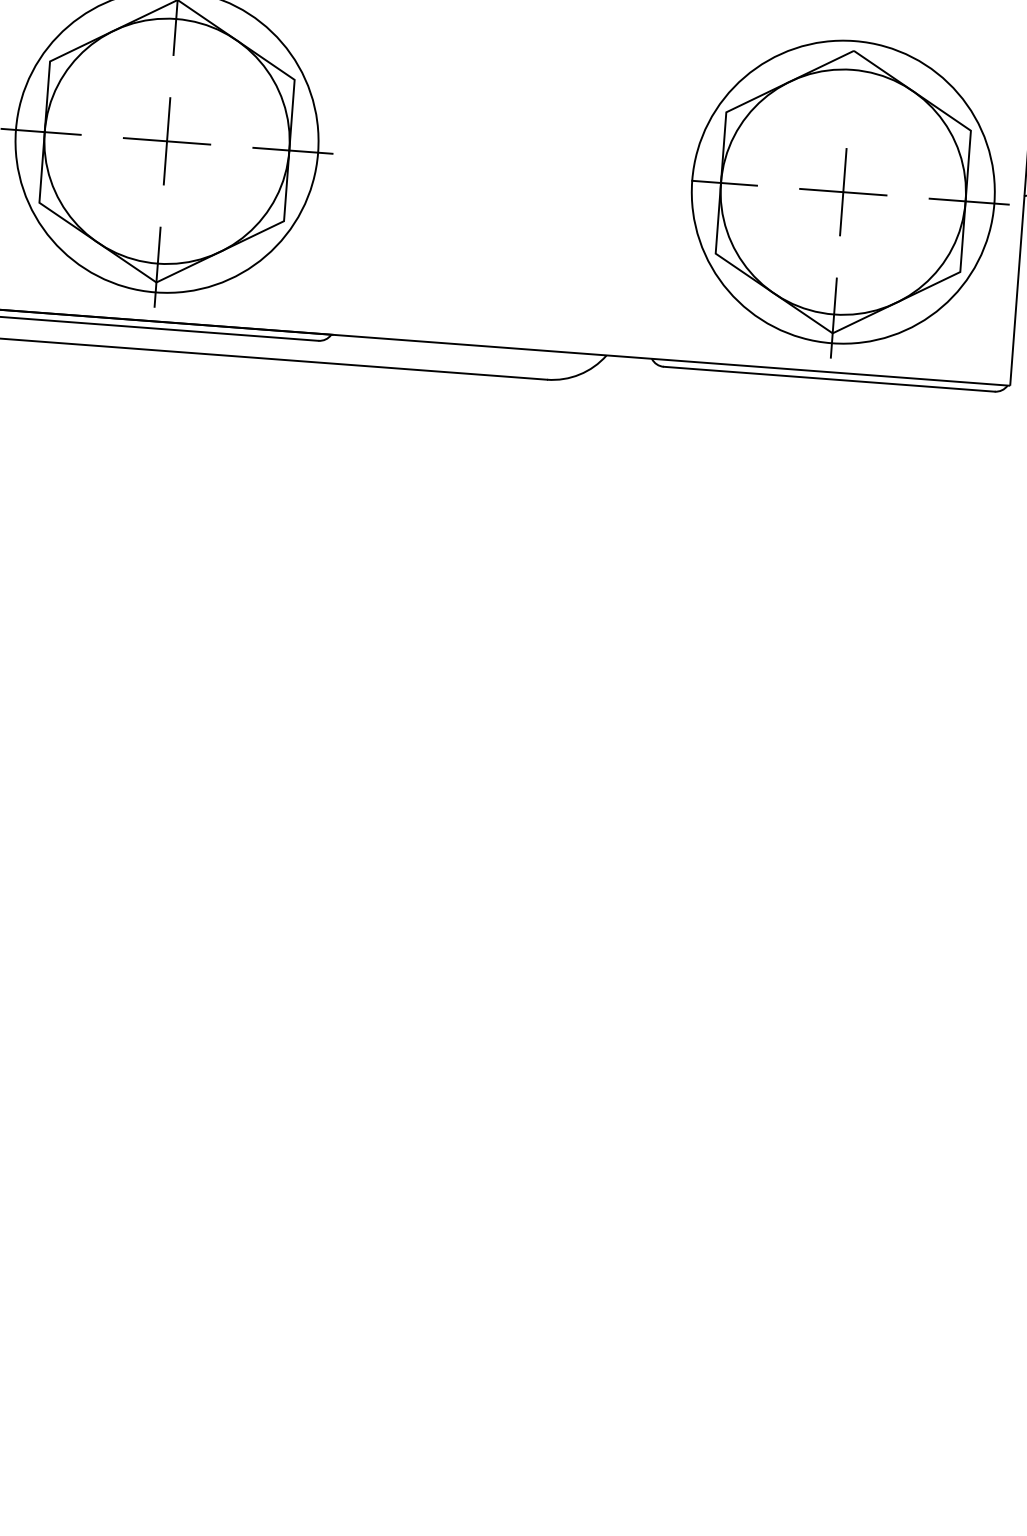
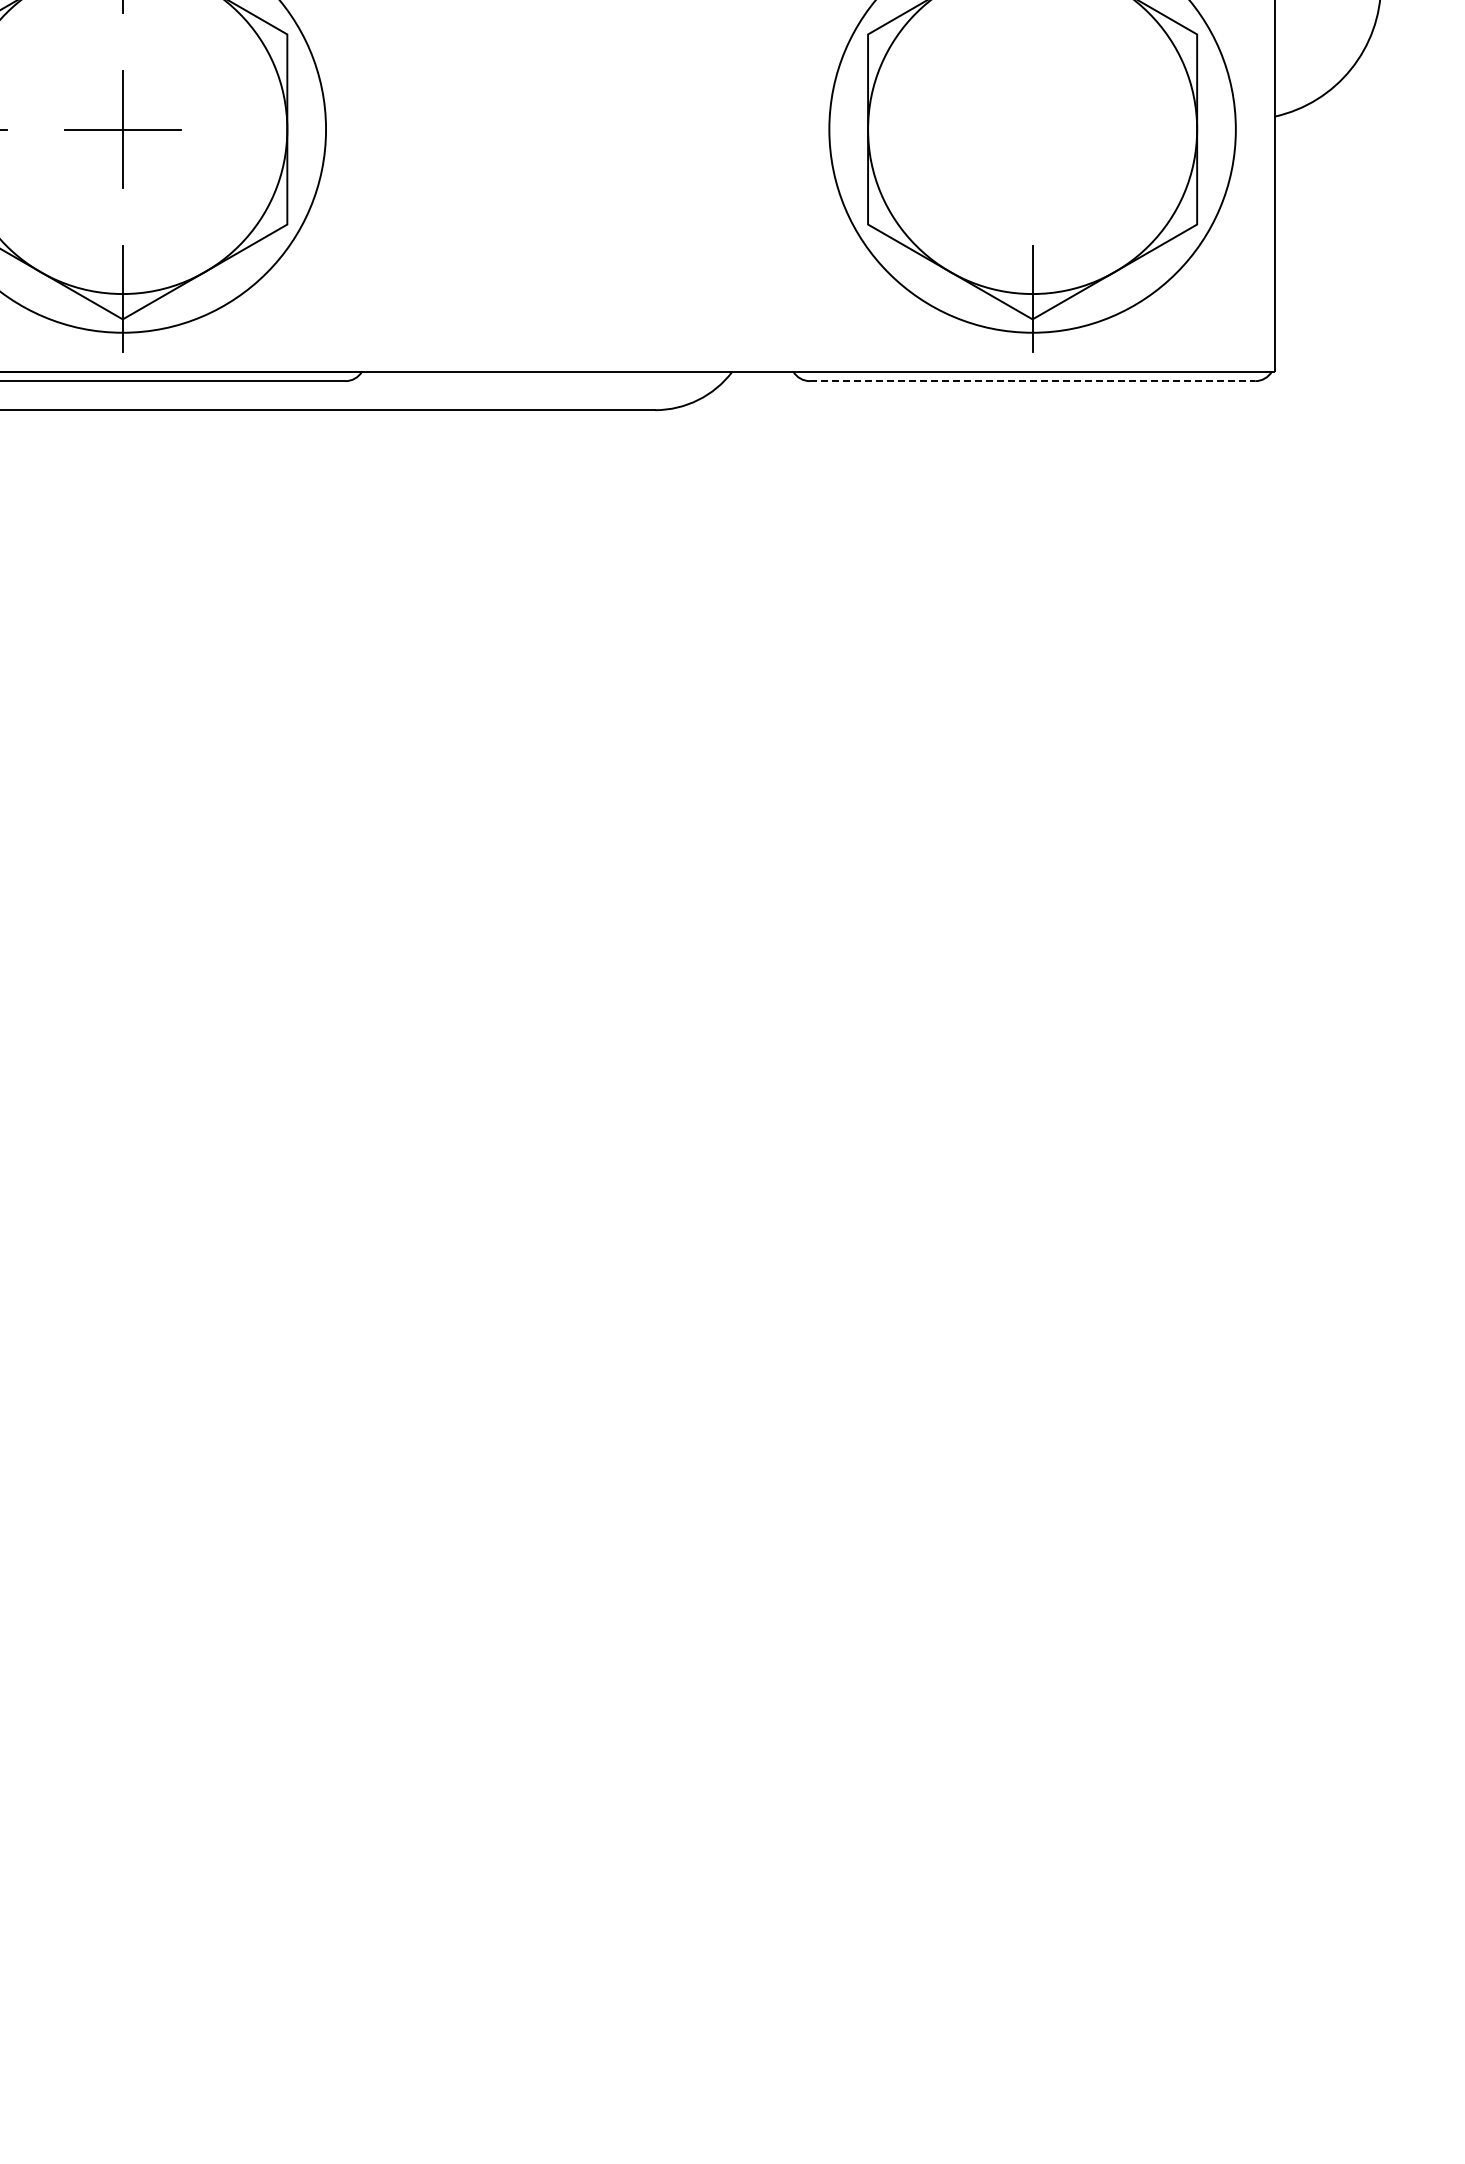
line: (292, 150) -> (291, 129), removed
line: (724, 183) -> (872, 129), removed
part: (843, 192) -> (1032, 129), removed
line: (968, 201) -> (1201, 129), removed
line: (829, 379) -> (1032, 381), solid -> dashed

